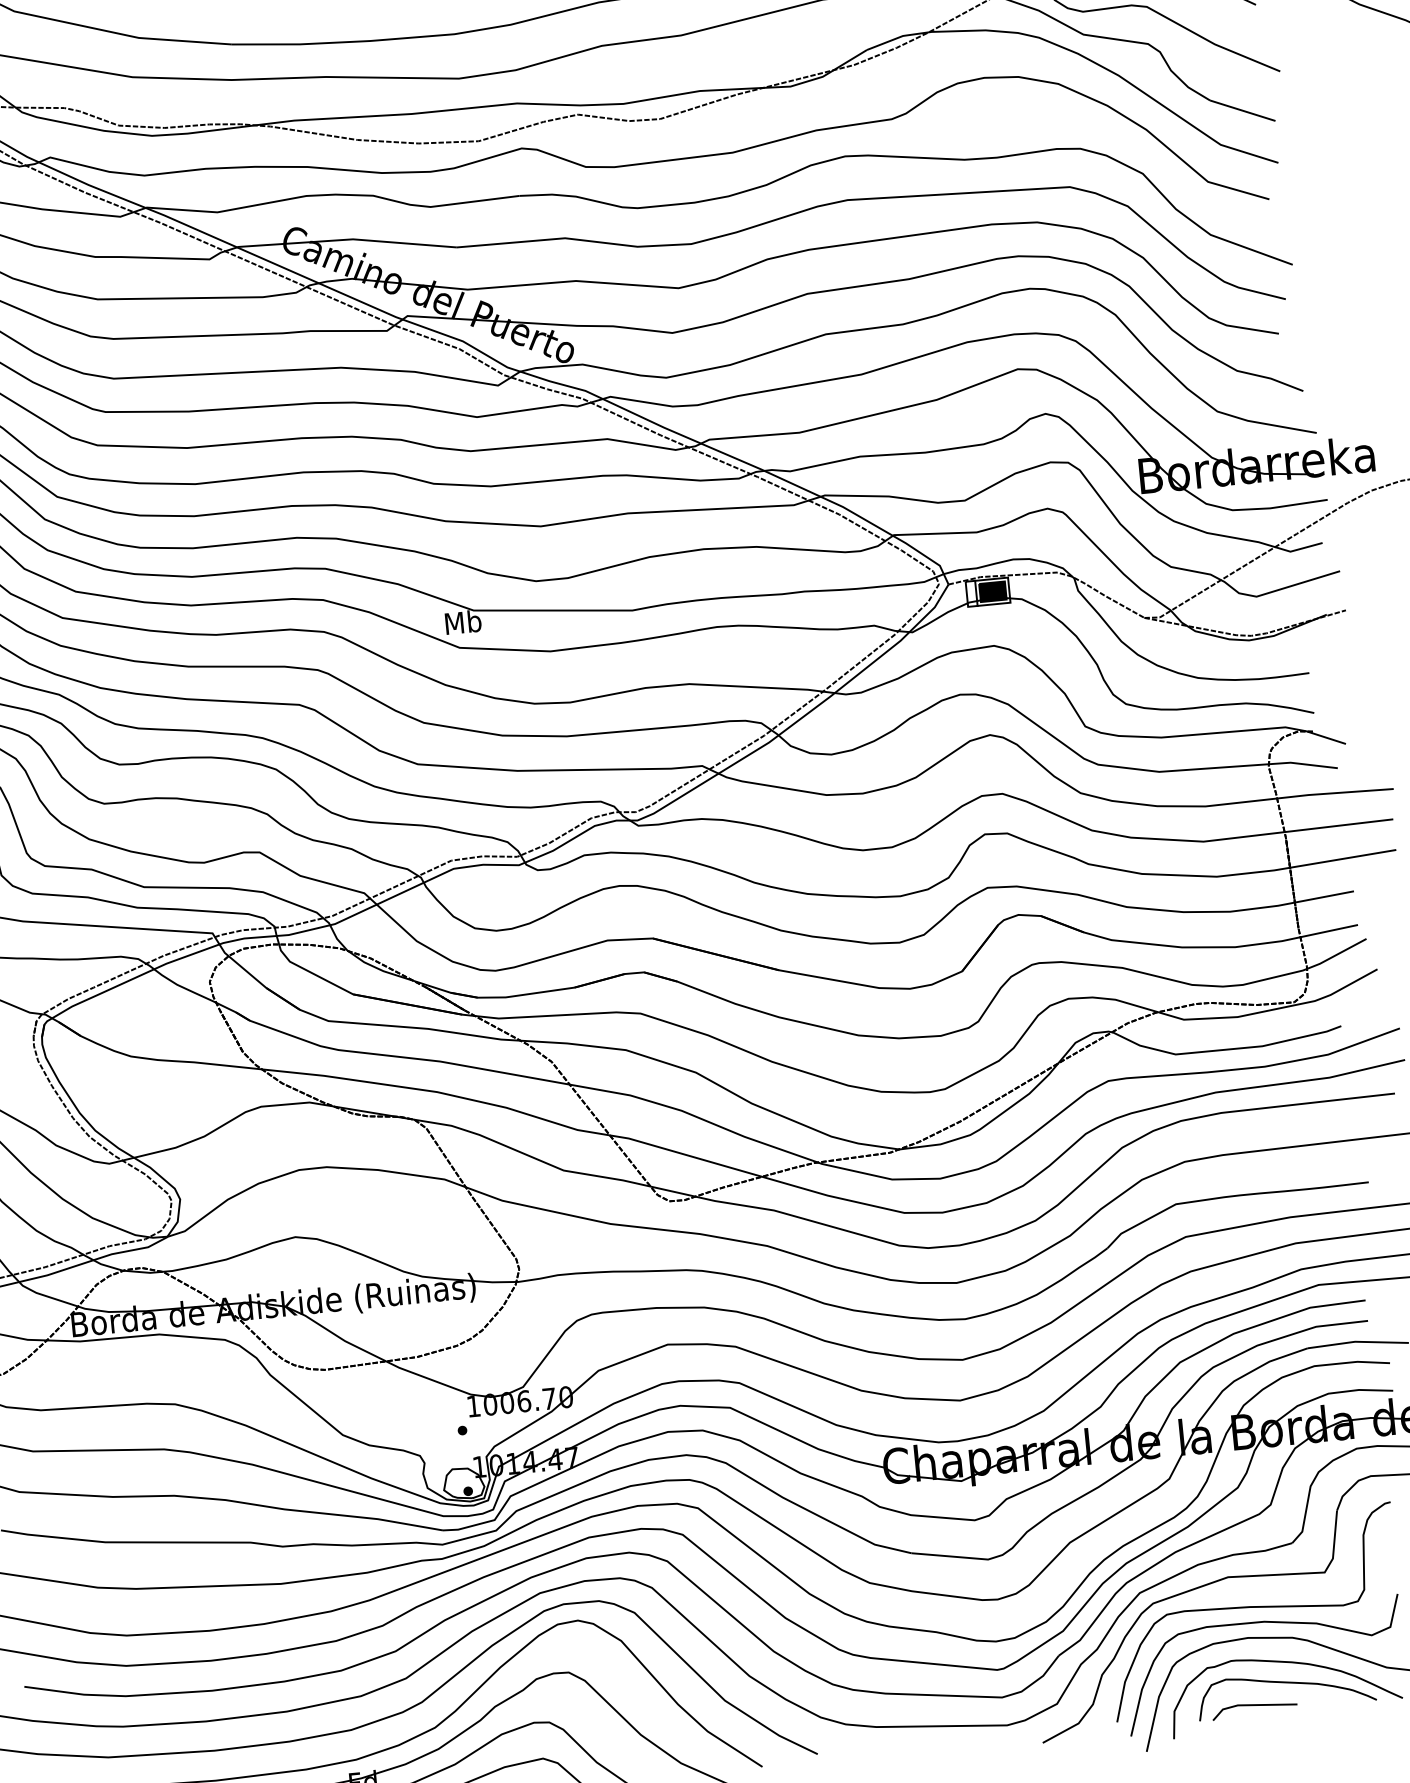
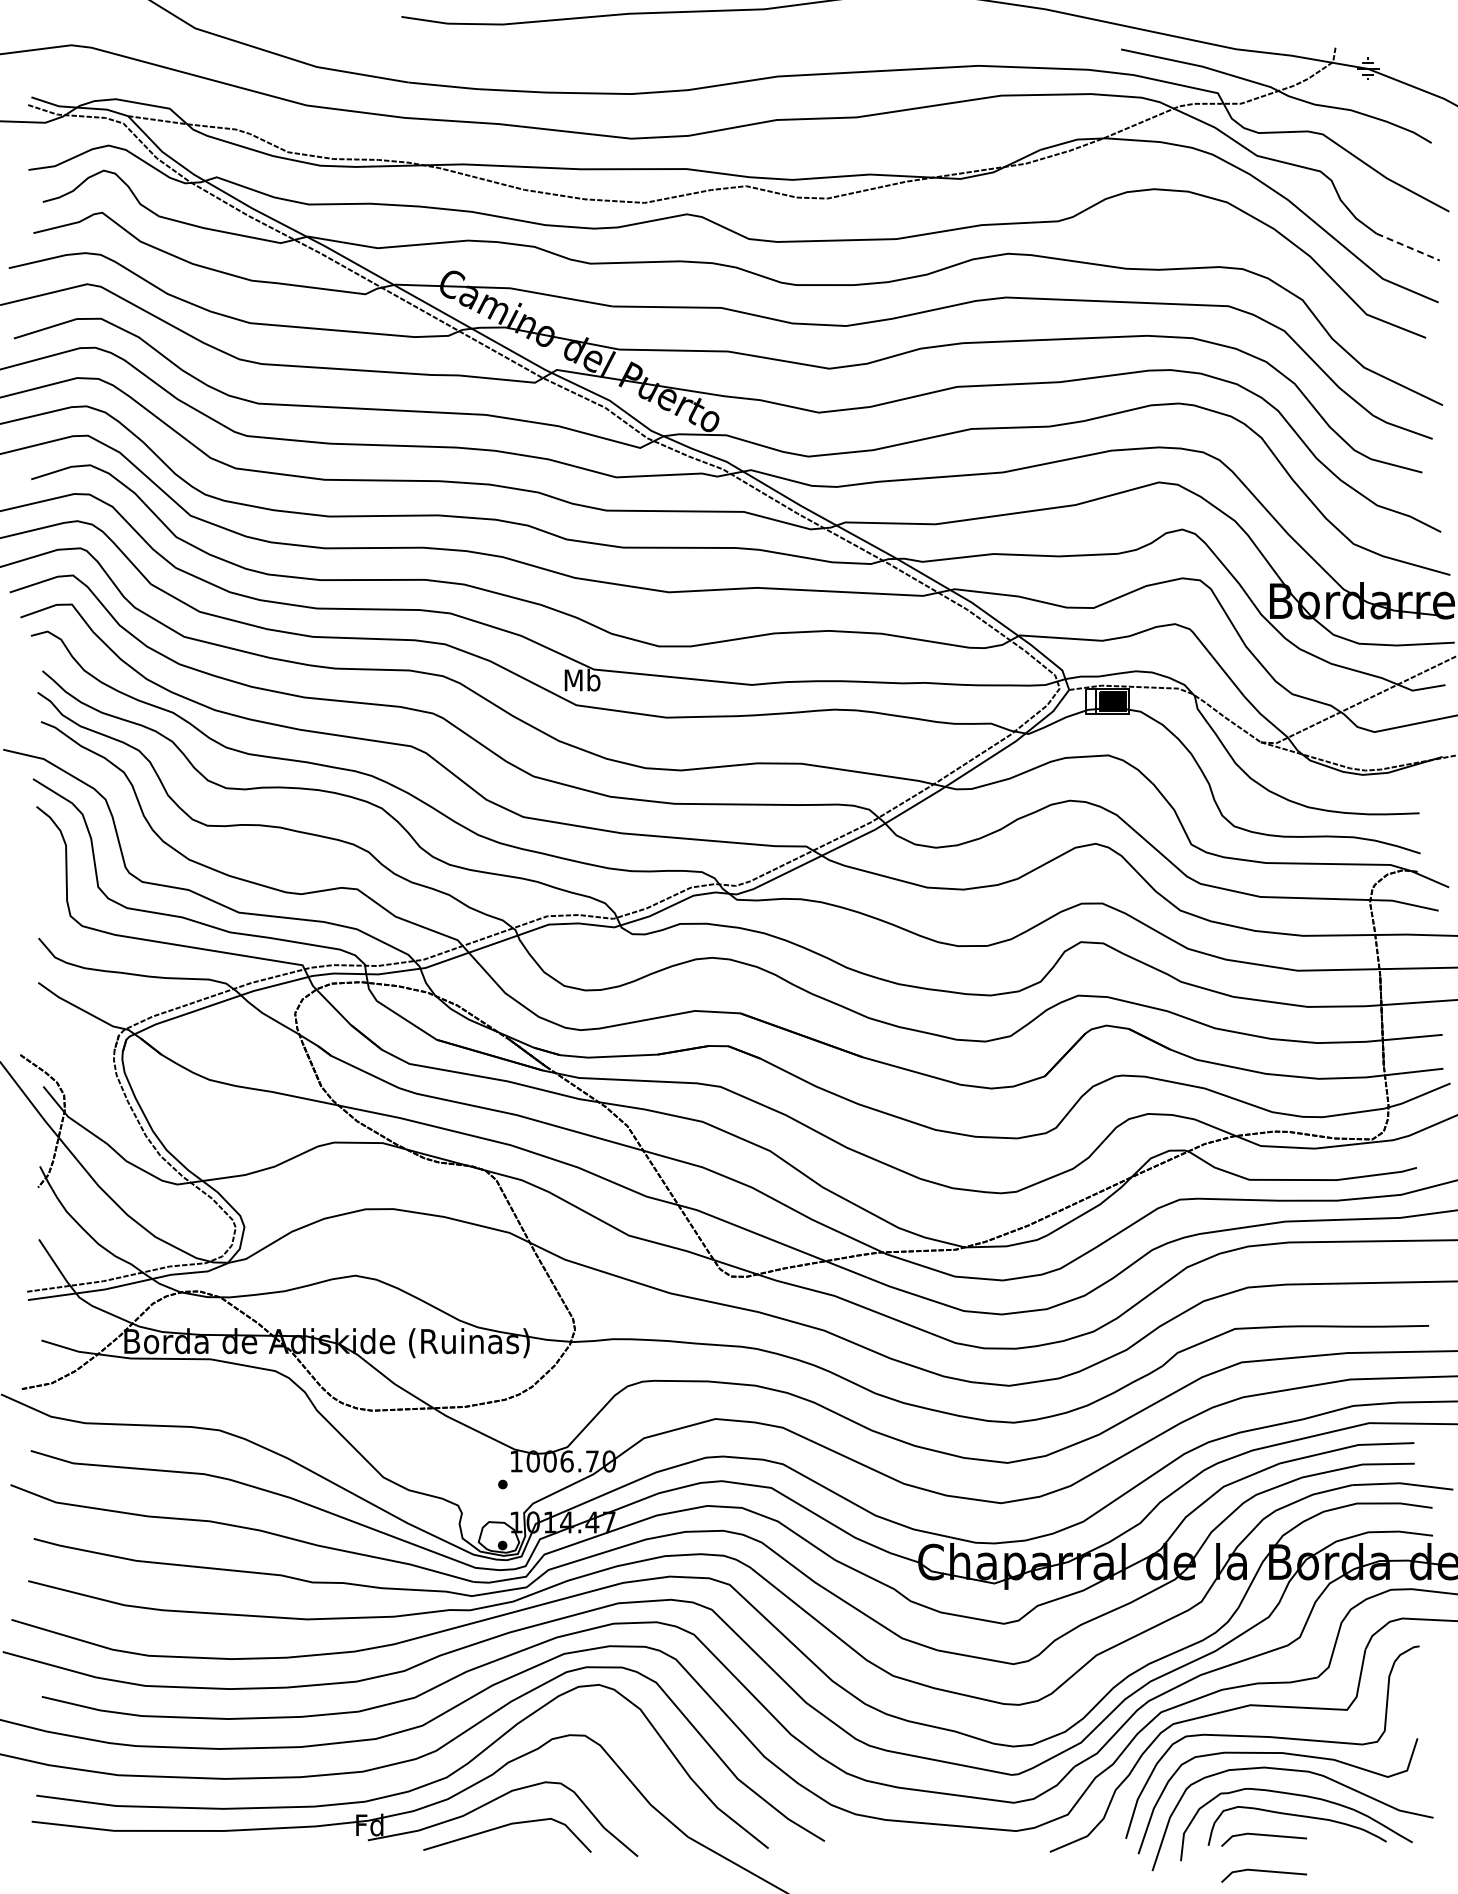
line: (1243, 111) -> (1408, 247), solid -> dashed
line: (1260, 1742) -> (1266, 1872), added

